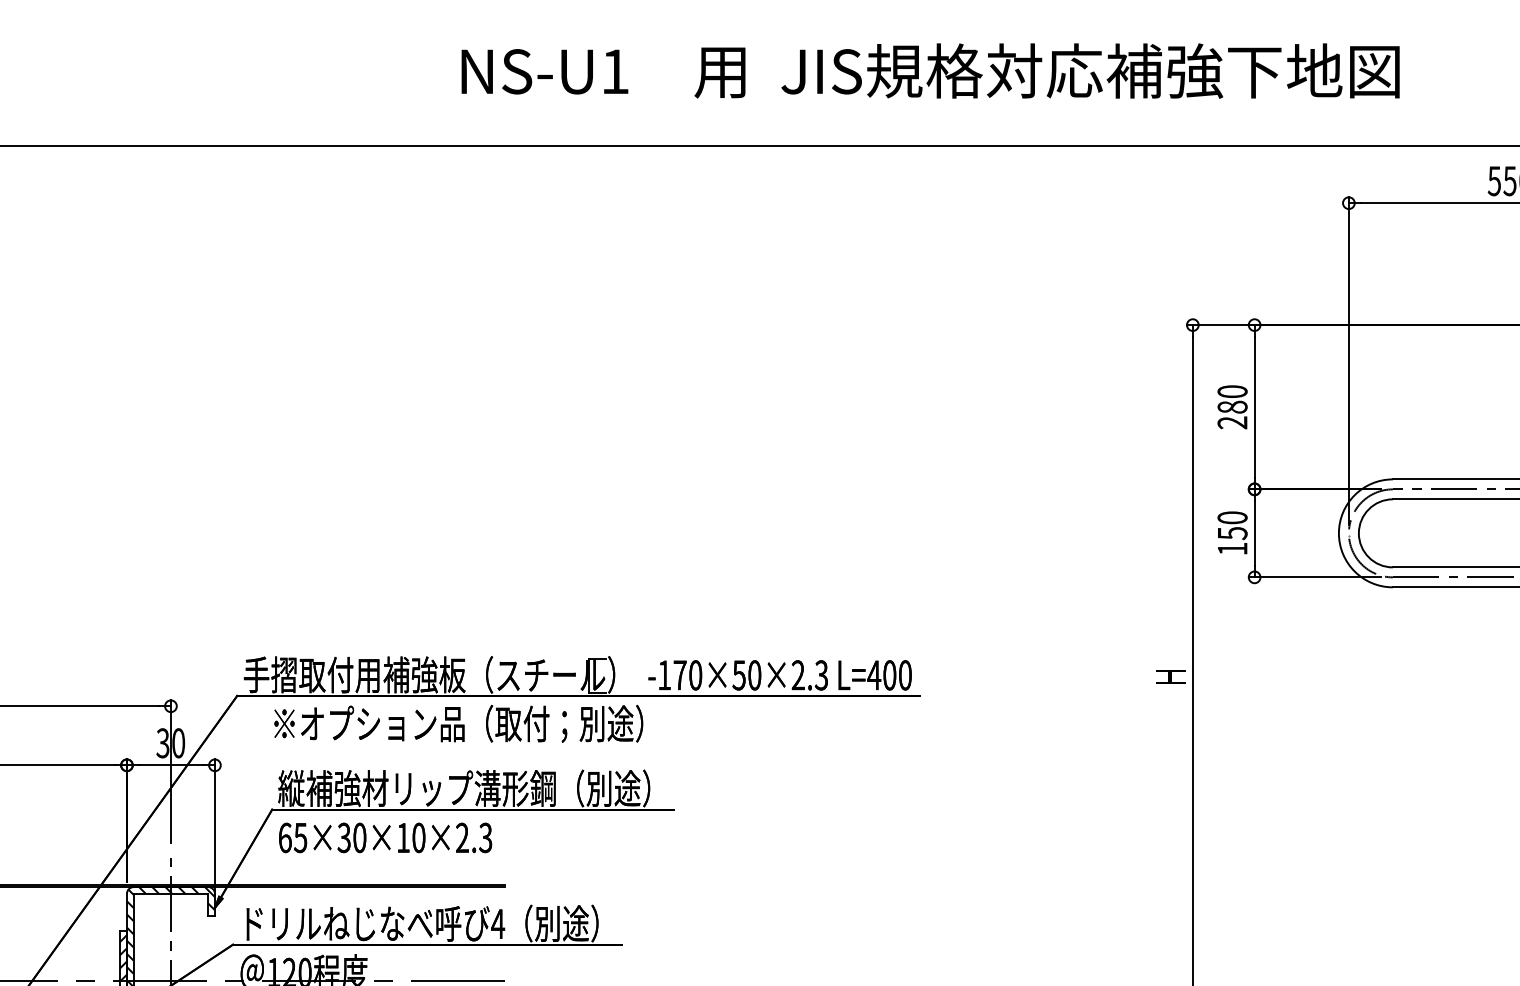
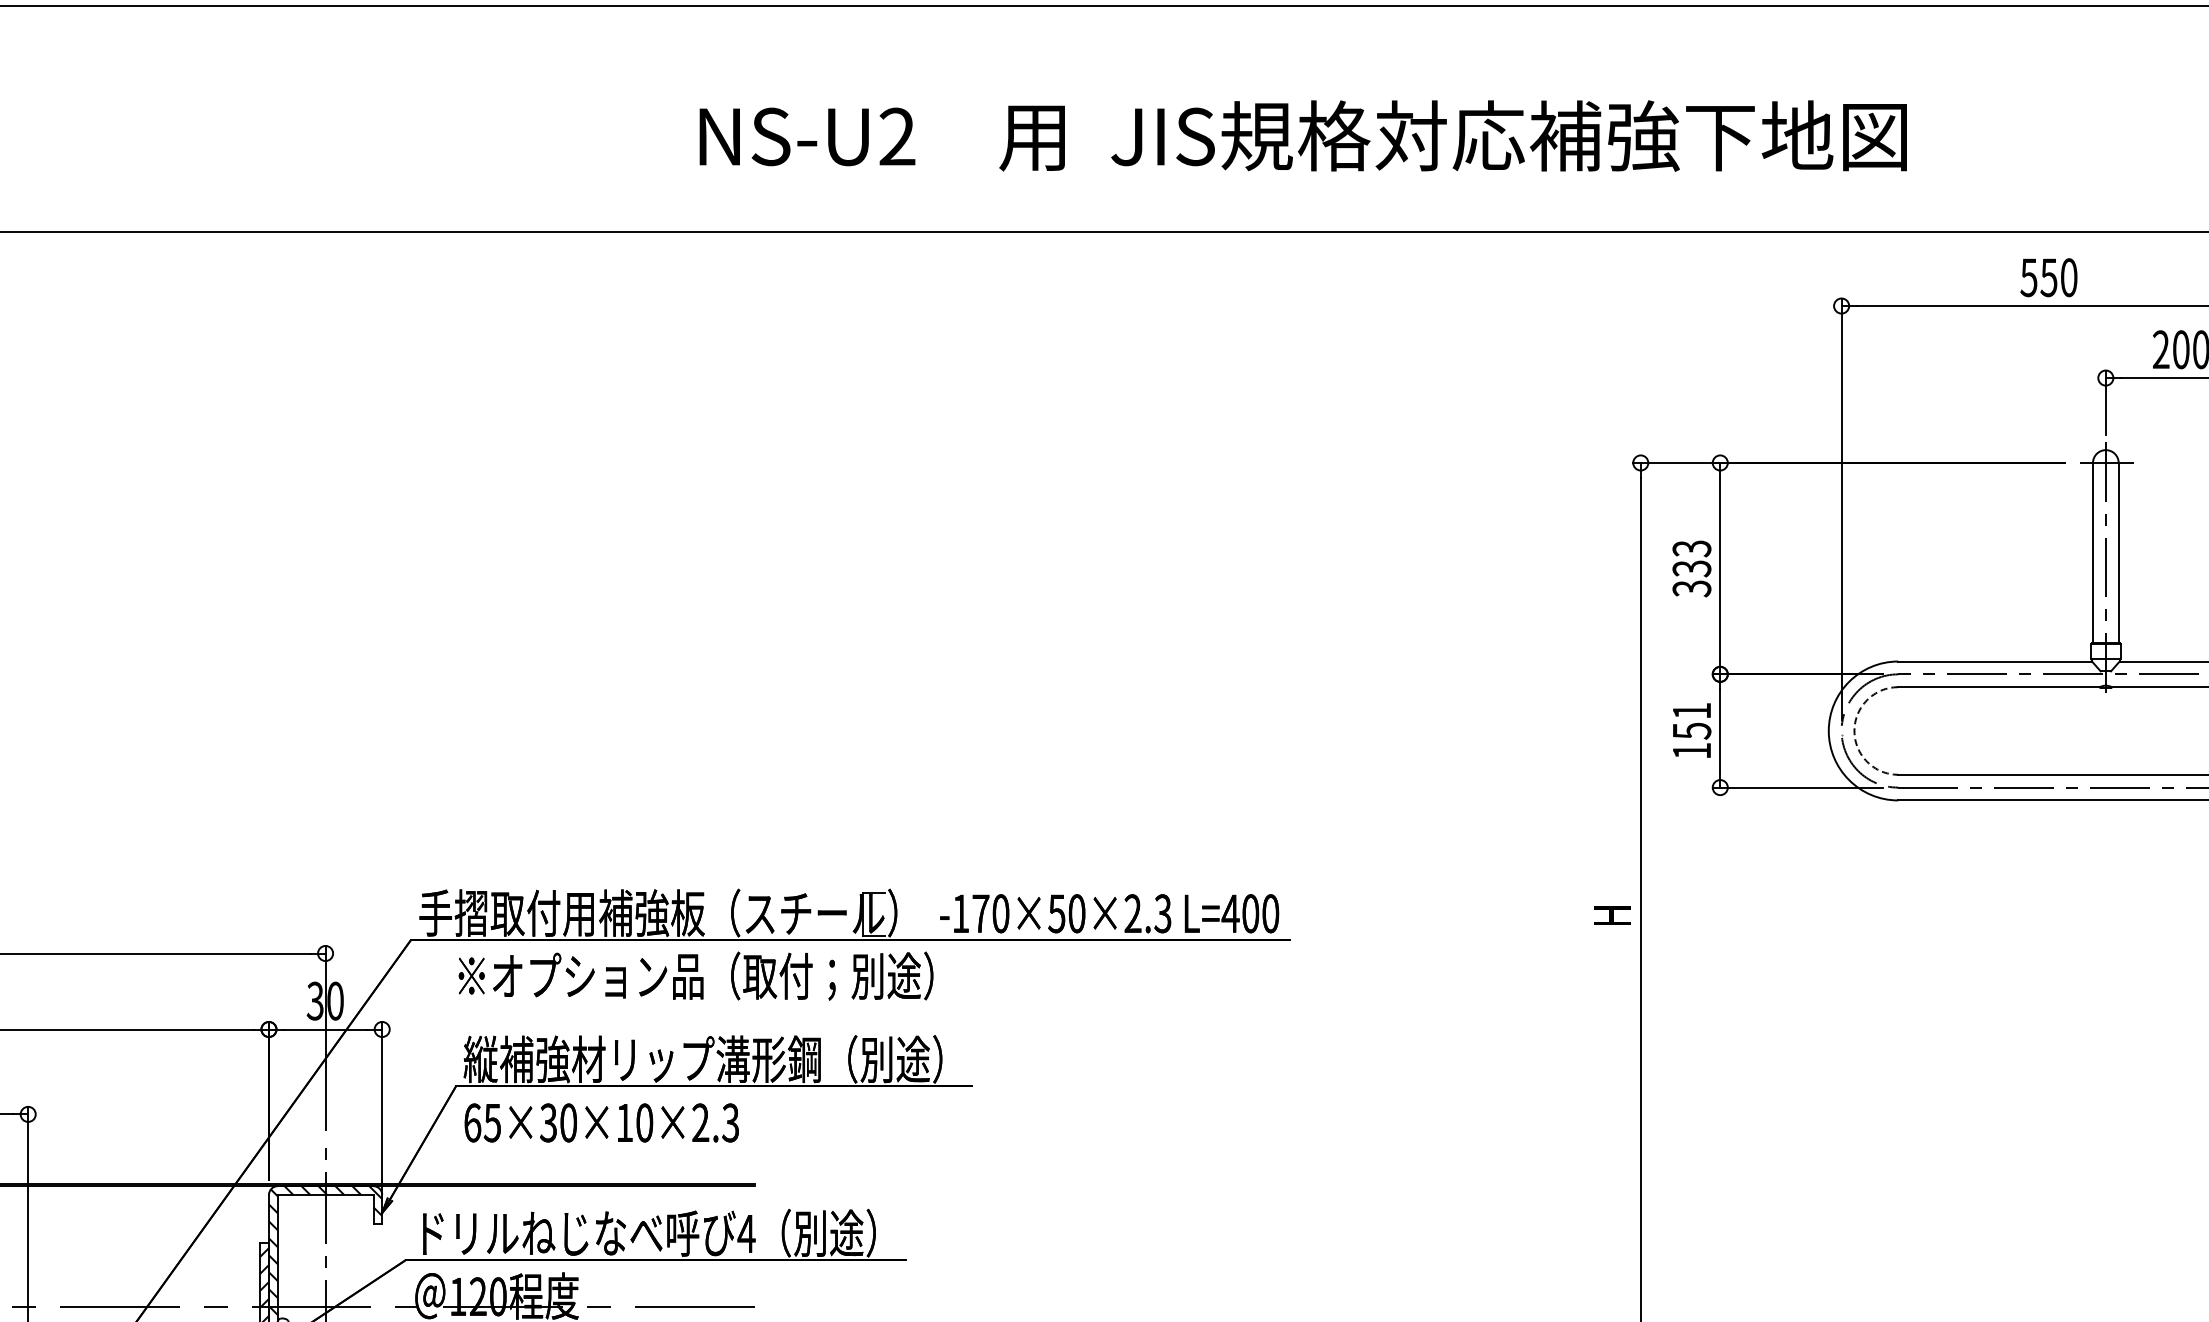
text: (615, 71) -> (897, 136), NS-U1 -> NS-U2
text: (1232, 407) -> (1691, 568), 280 -> 333
text: (1232, 517) -> (1691, 710), 150 -> 151
arc: (1358, 532) -> (1854, 730), solid -> dashed

